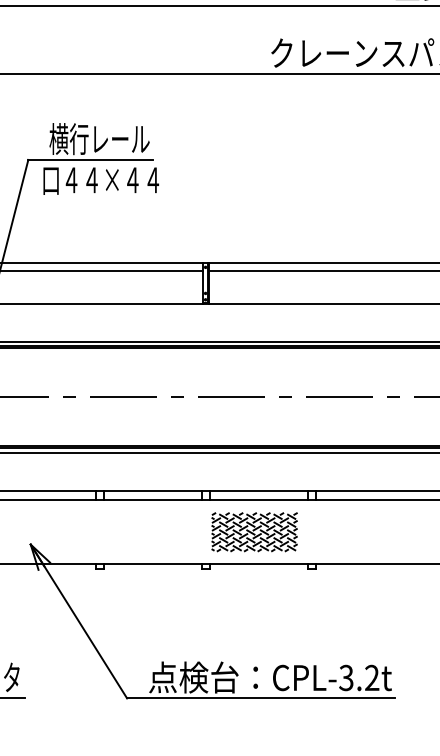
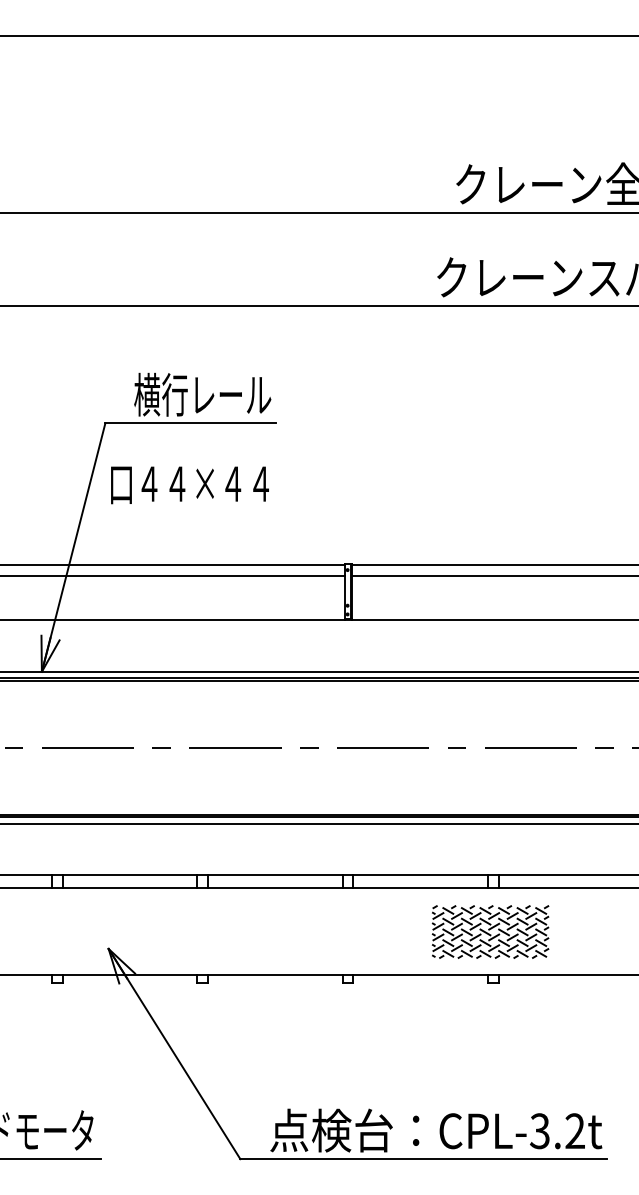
text: (100, 181) -> (189, 485), moved
part: (254, 531) -> (490, 931), moved

